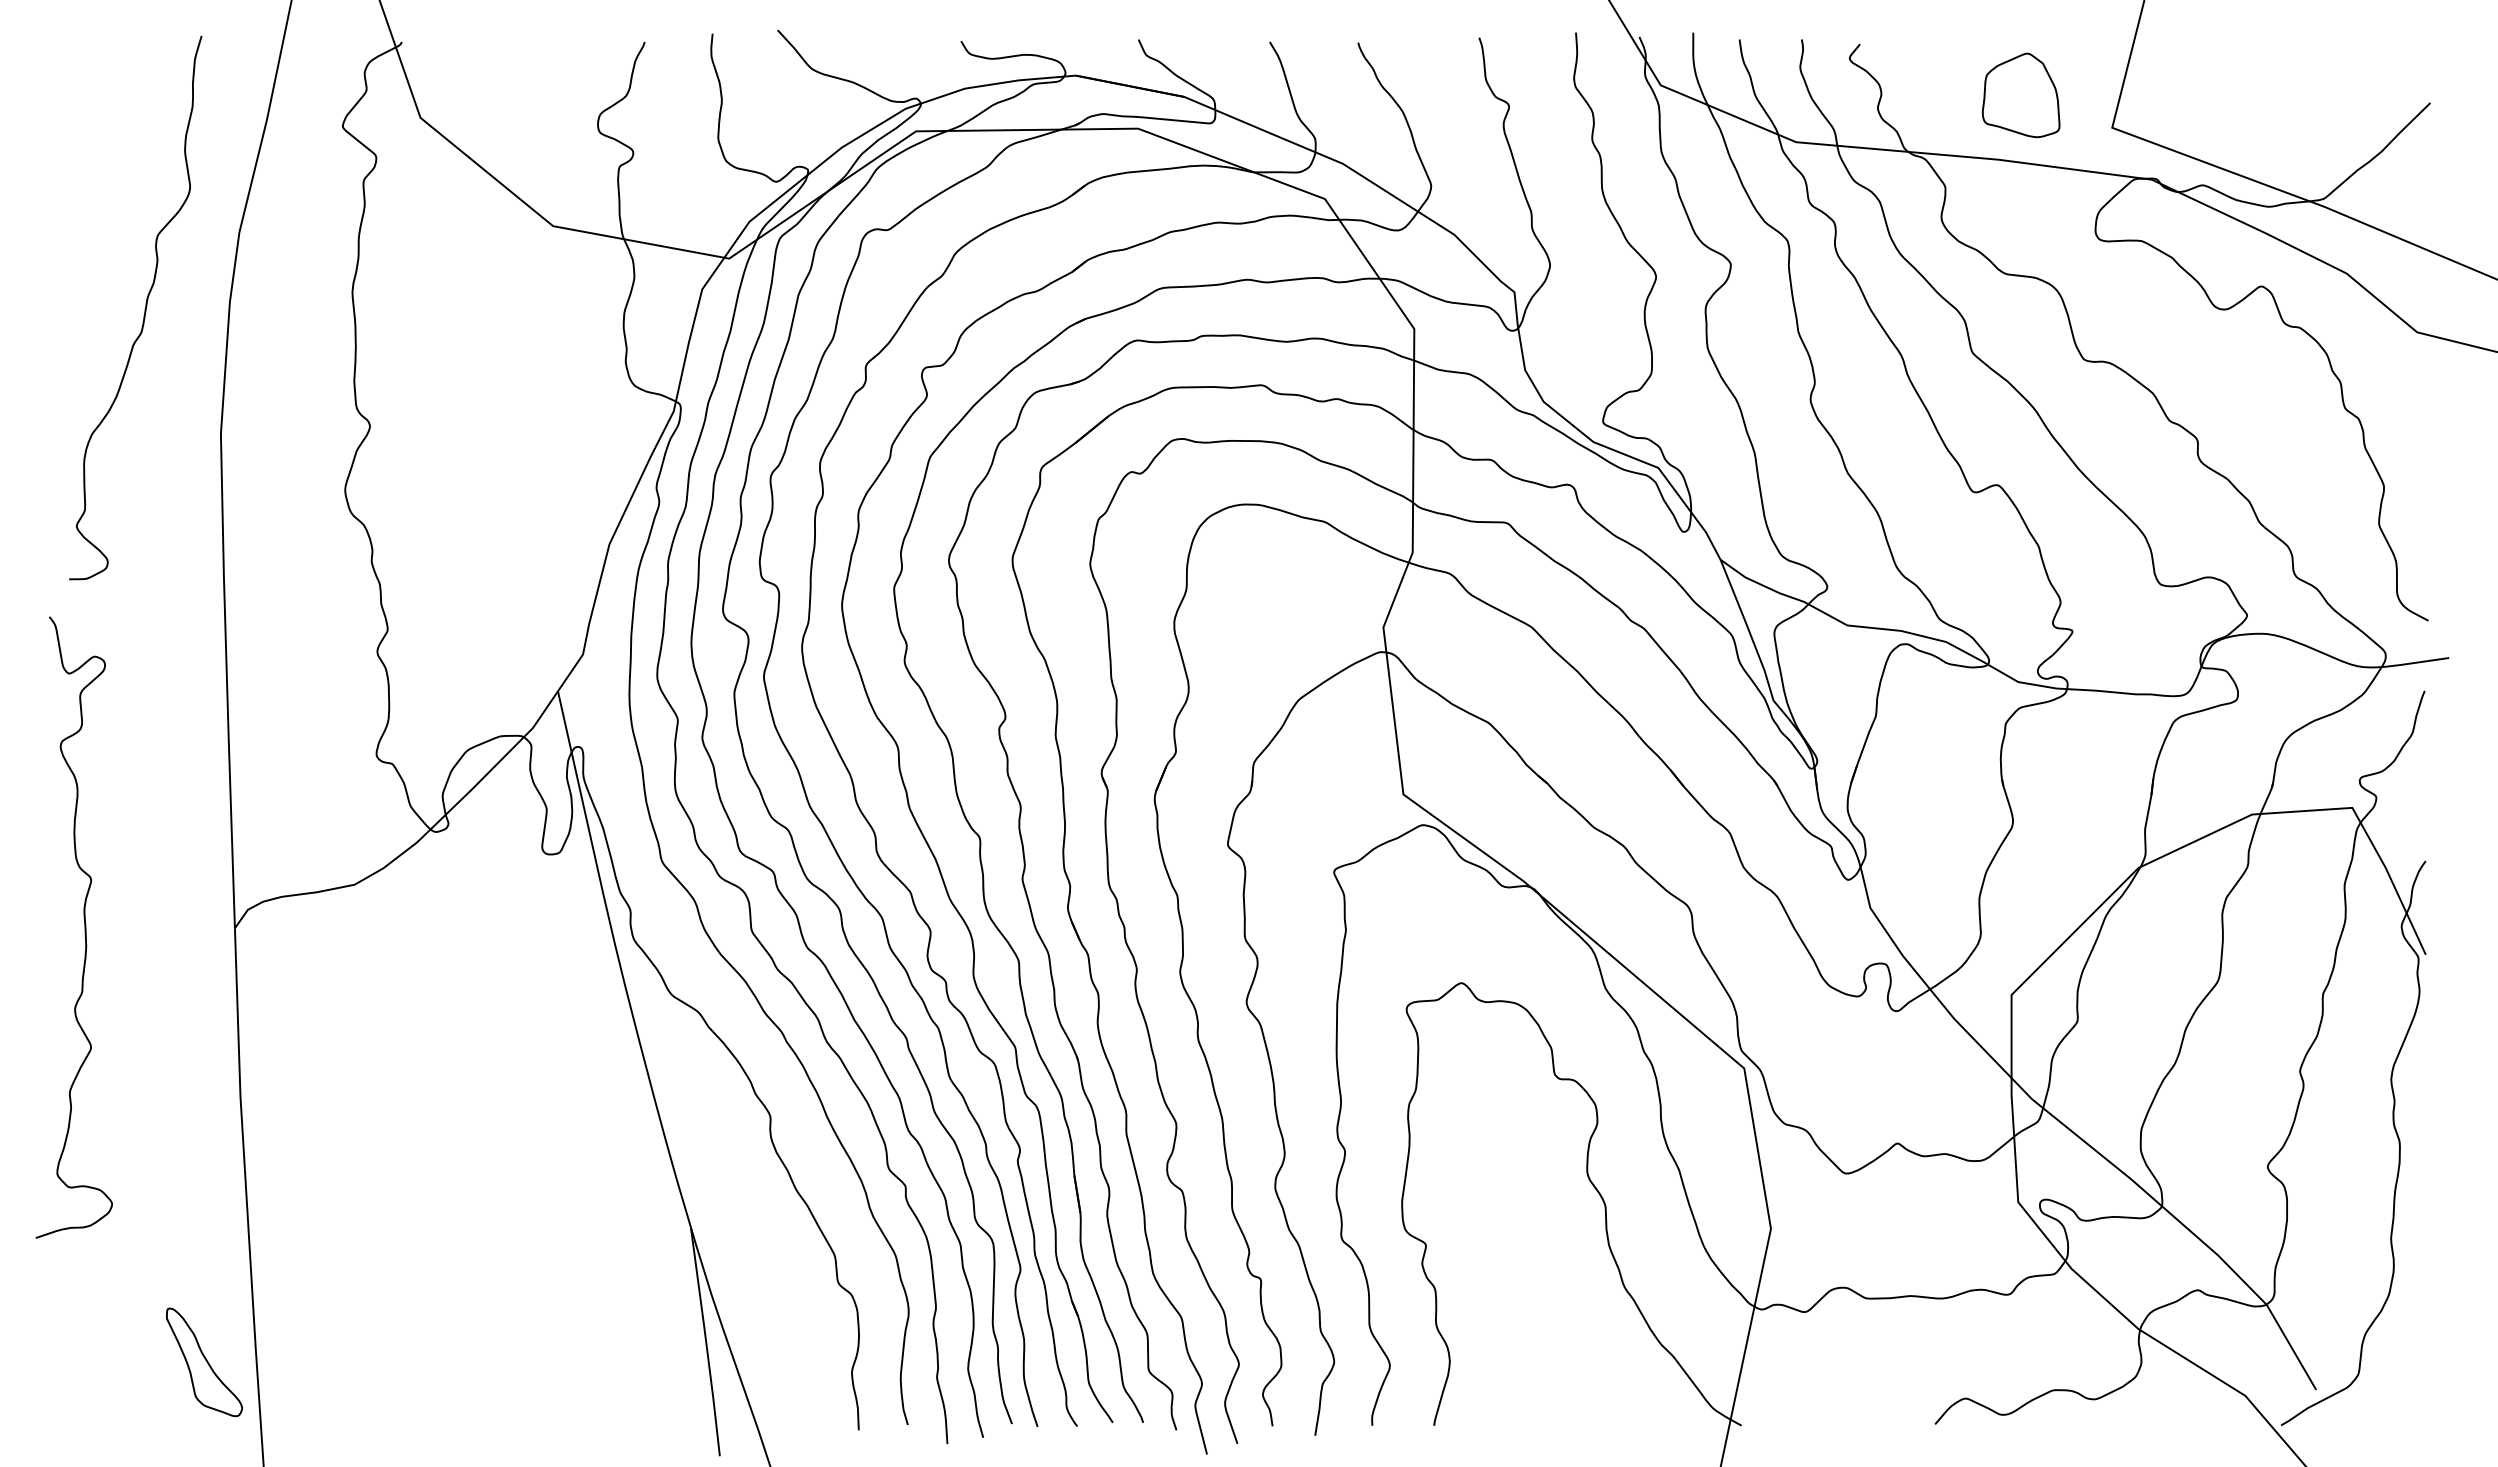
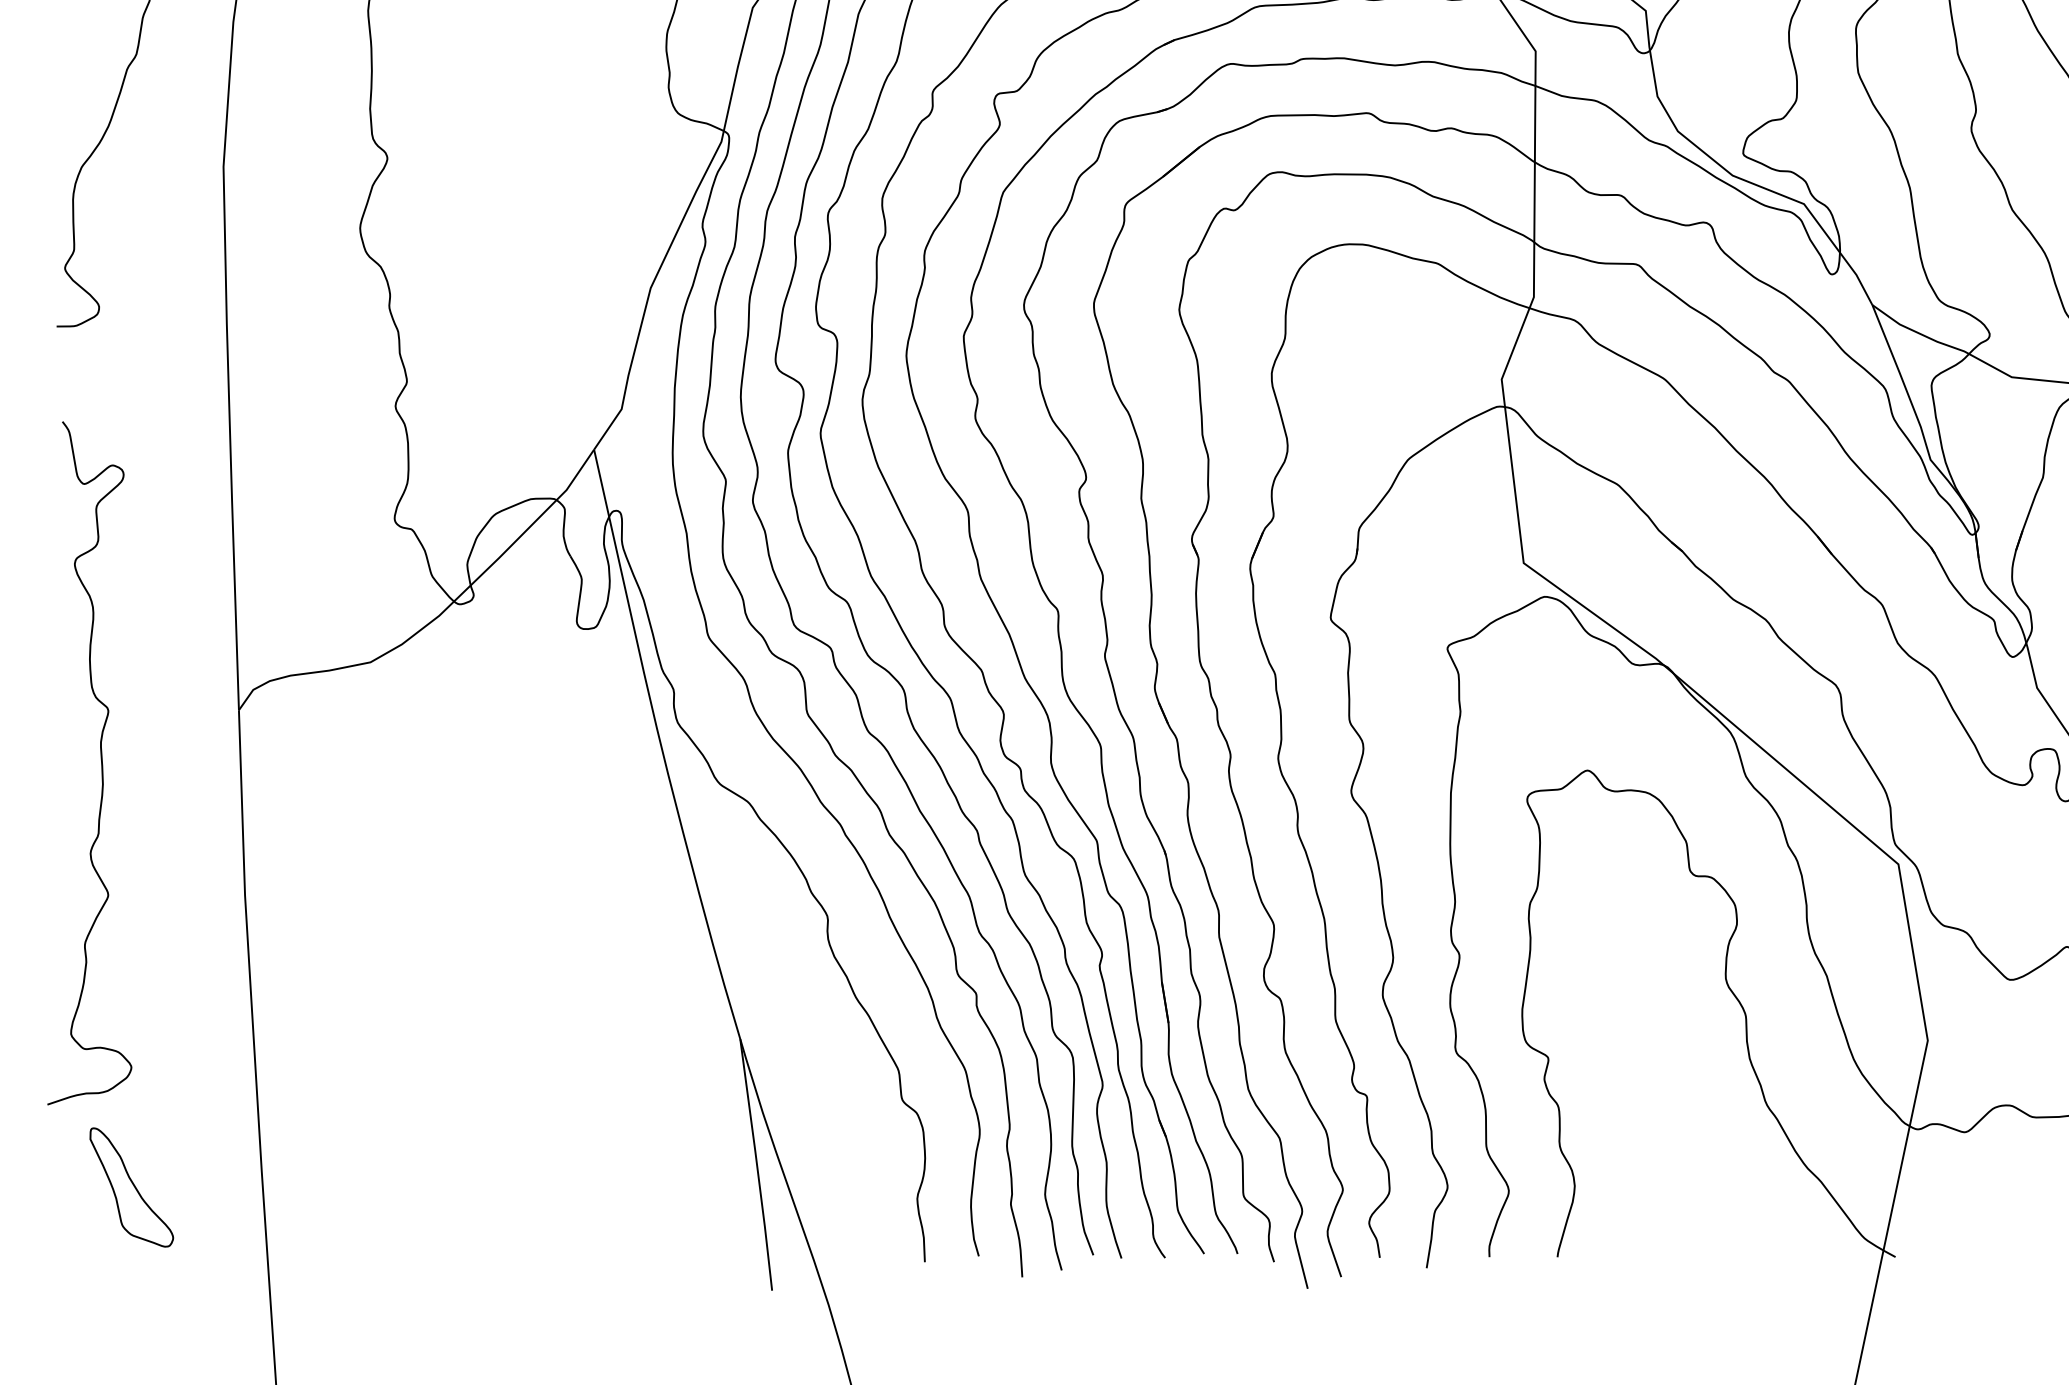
curve: (84, 927) -> (101, 763), moved
part: (204, 1362) -> (131, 1187), moved

